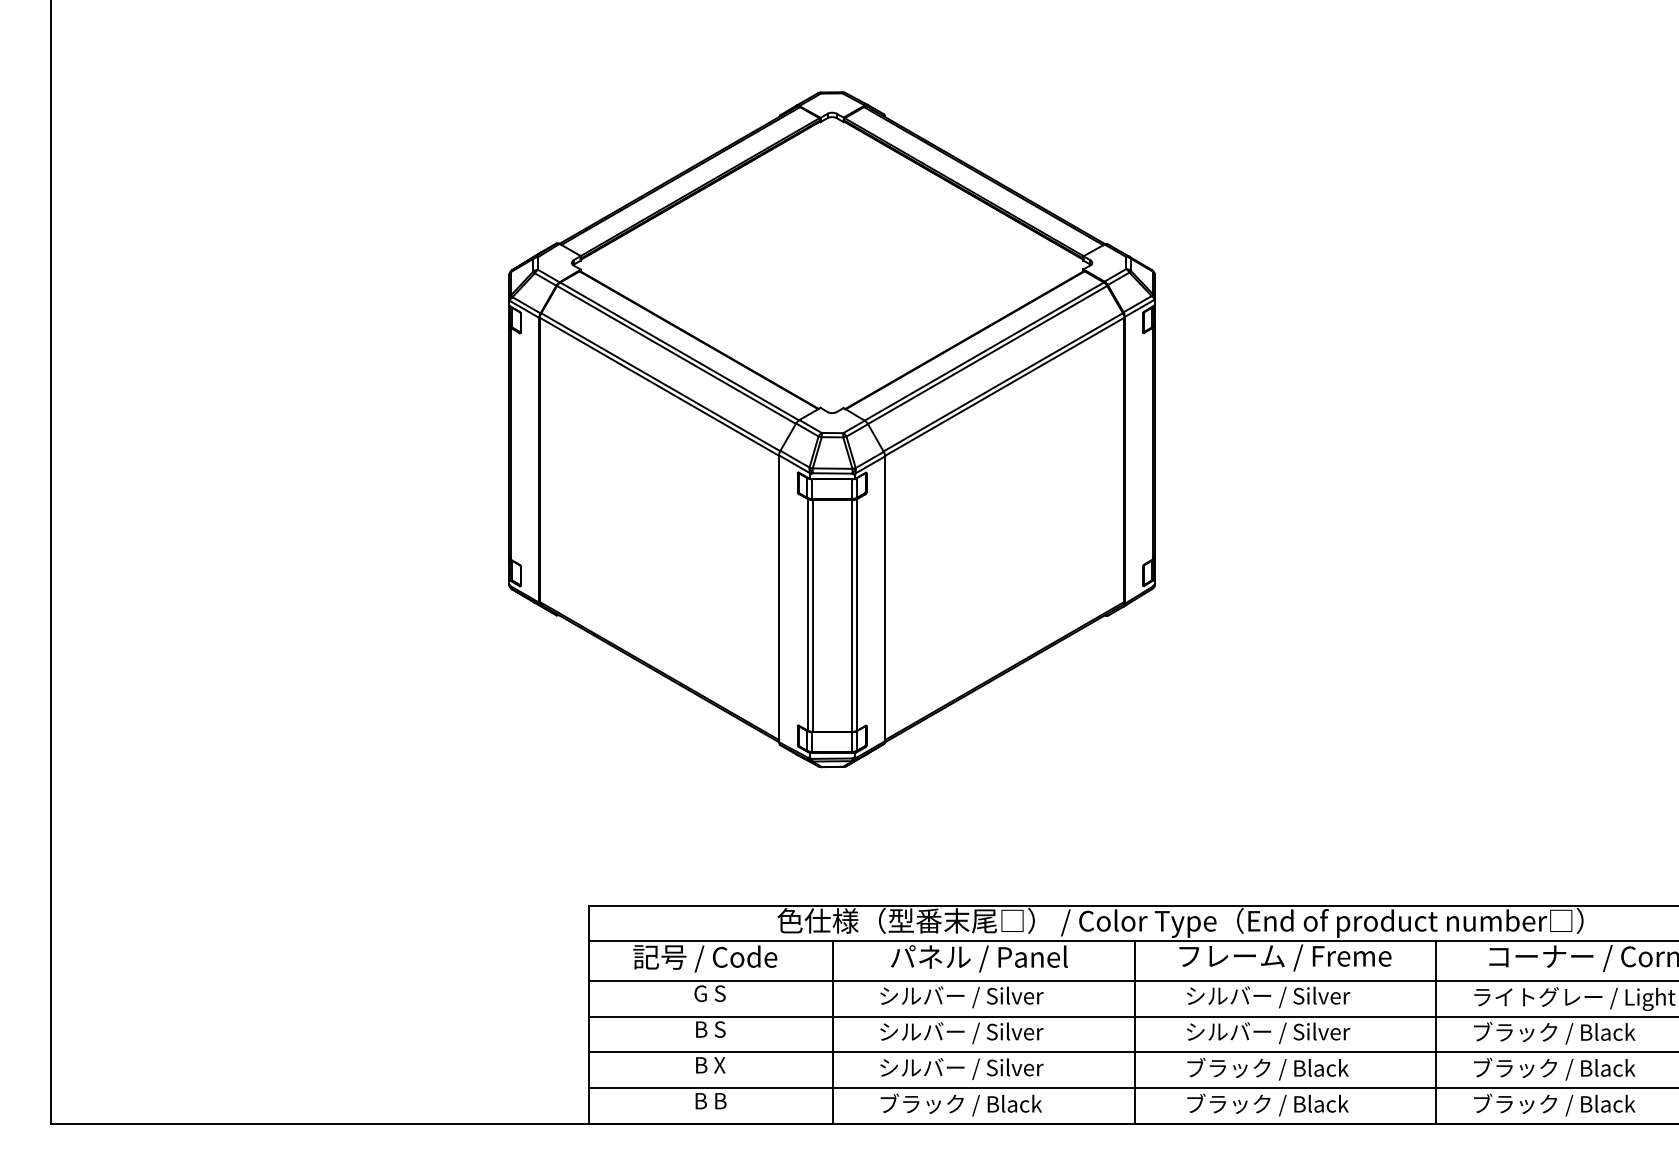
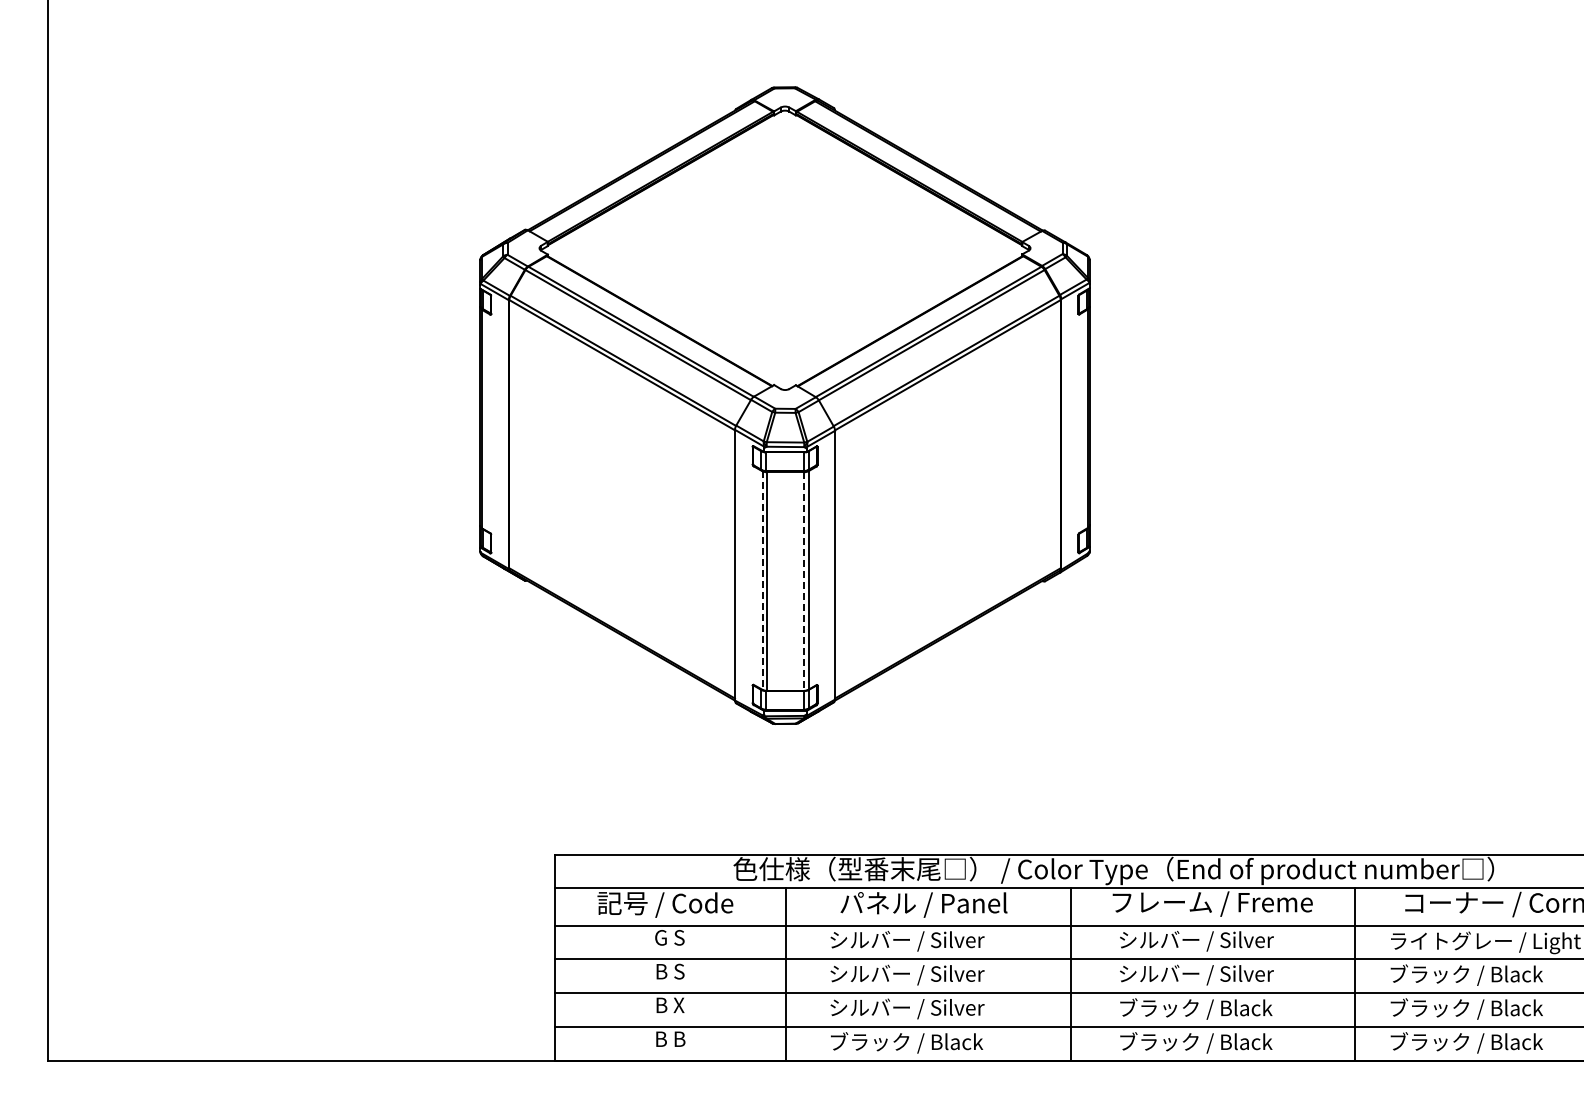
line: (808, 616) -> (762, 581), solid -> dashed
line: (852, 617) -> (804, 582), solid -> dashed

